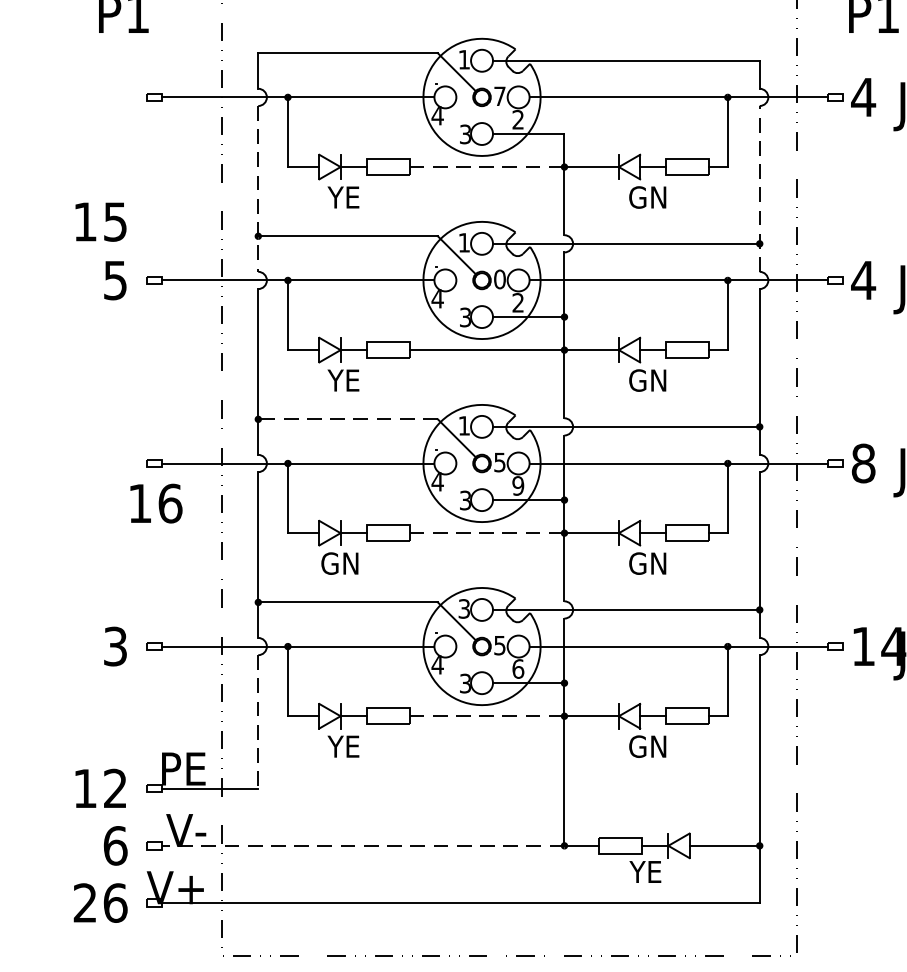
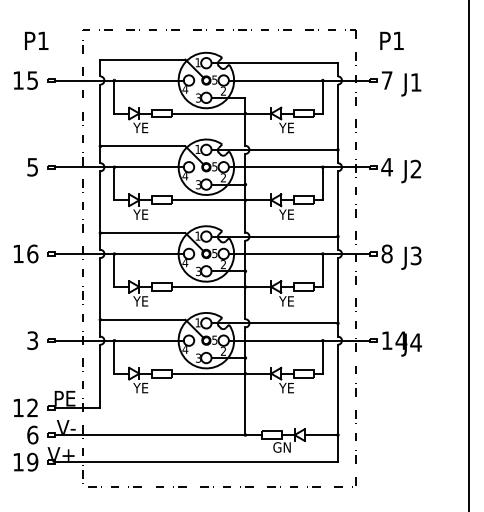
text: (499, 95) -> (214, 79), 7 -> 5
text: (862, 97) -> (386, 80), 4 -> 7
line: (486, 166) -> (208, 113), dashed -> solid
line: (758, 188) -> (337, 123), dashed -> solid
line: (258, 190) -> (100, 124), dashed -> solid
text: (646, 196) -> (284, 127), GN -> YE
text: (100, 221) -> (25, 80), moved
text: (499, 278) -> (214, 166), 0 -> 5
text: (646, 380) -> (284, 214), GN -> YE
line: (347, 420) -> (142, 233), dashed -> solid
text: (518, 485) -> (223, 264), 9 -> 2
text: (155, 502) -> (25, 253), moved
line: (486, 532) -> (208, 286), dashed -> solid
text: (340, 563) -> (139, 301), GN -> YE
text: (646, 563) -> (284, 301), GN -> YE
text: (463, 608) -> (197, 322), 3 -> 1
text: (518, 669) -> (223, 351), 6 -> 2
line: (486, 715) -> (208, 373), dashed -> solid
line: (258, 722) -> (100, 376), dashed -> solid
text: (646, 745) -> (284, 387), GN -> YE
line: (361, 846) -> (149, 435), dashed -> solid
text: (642, 872) -> (282, 447), YE -> GN
text: (100, 901) -> (25, 461), 26 -> 19

